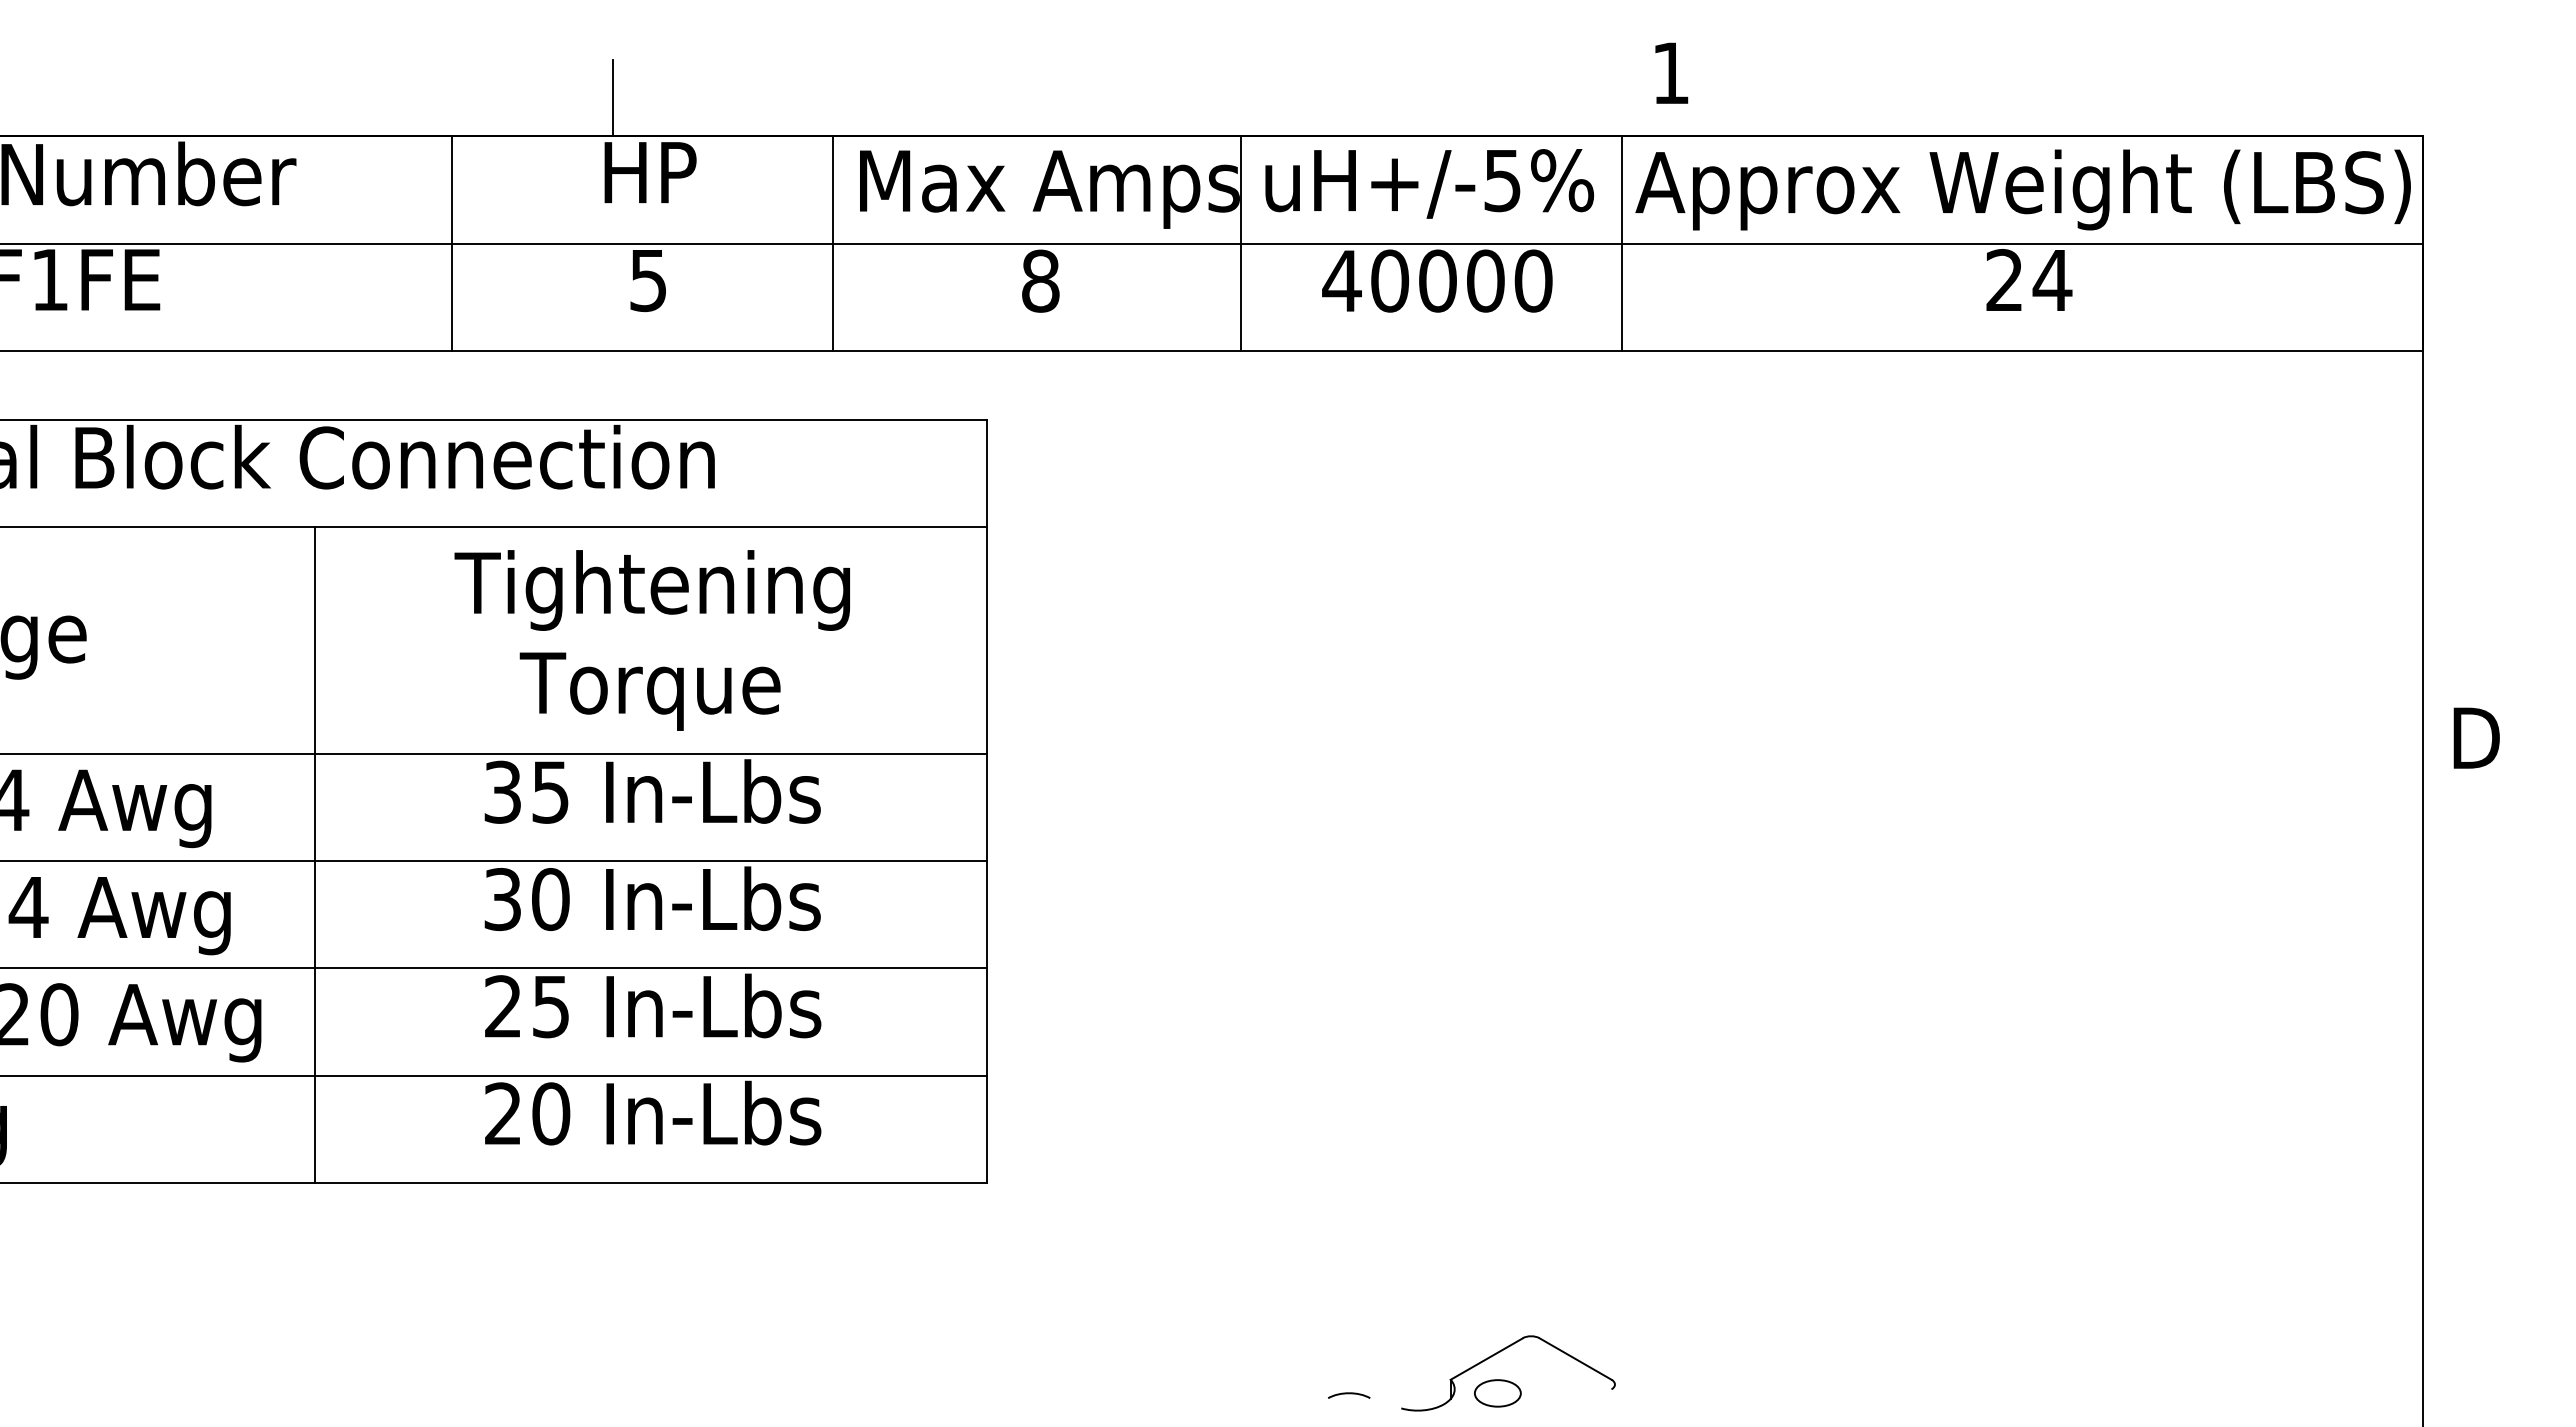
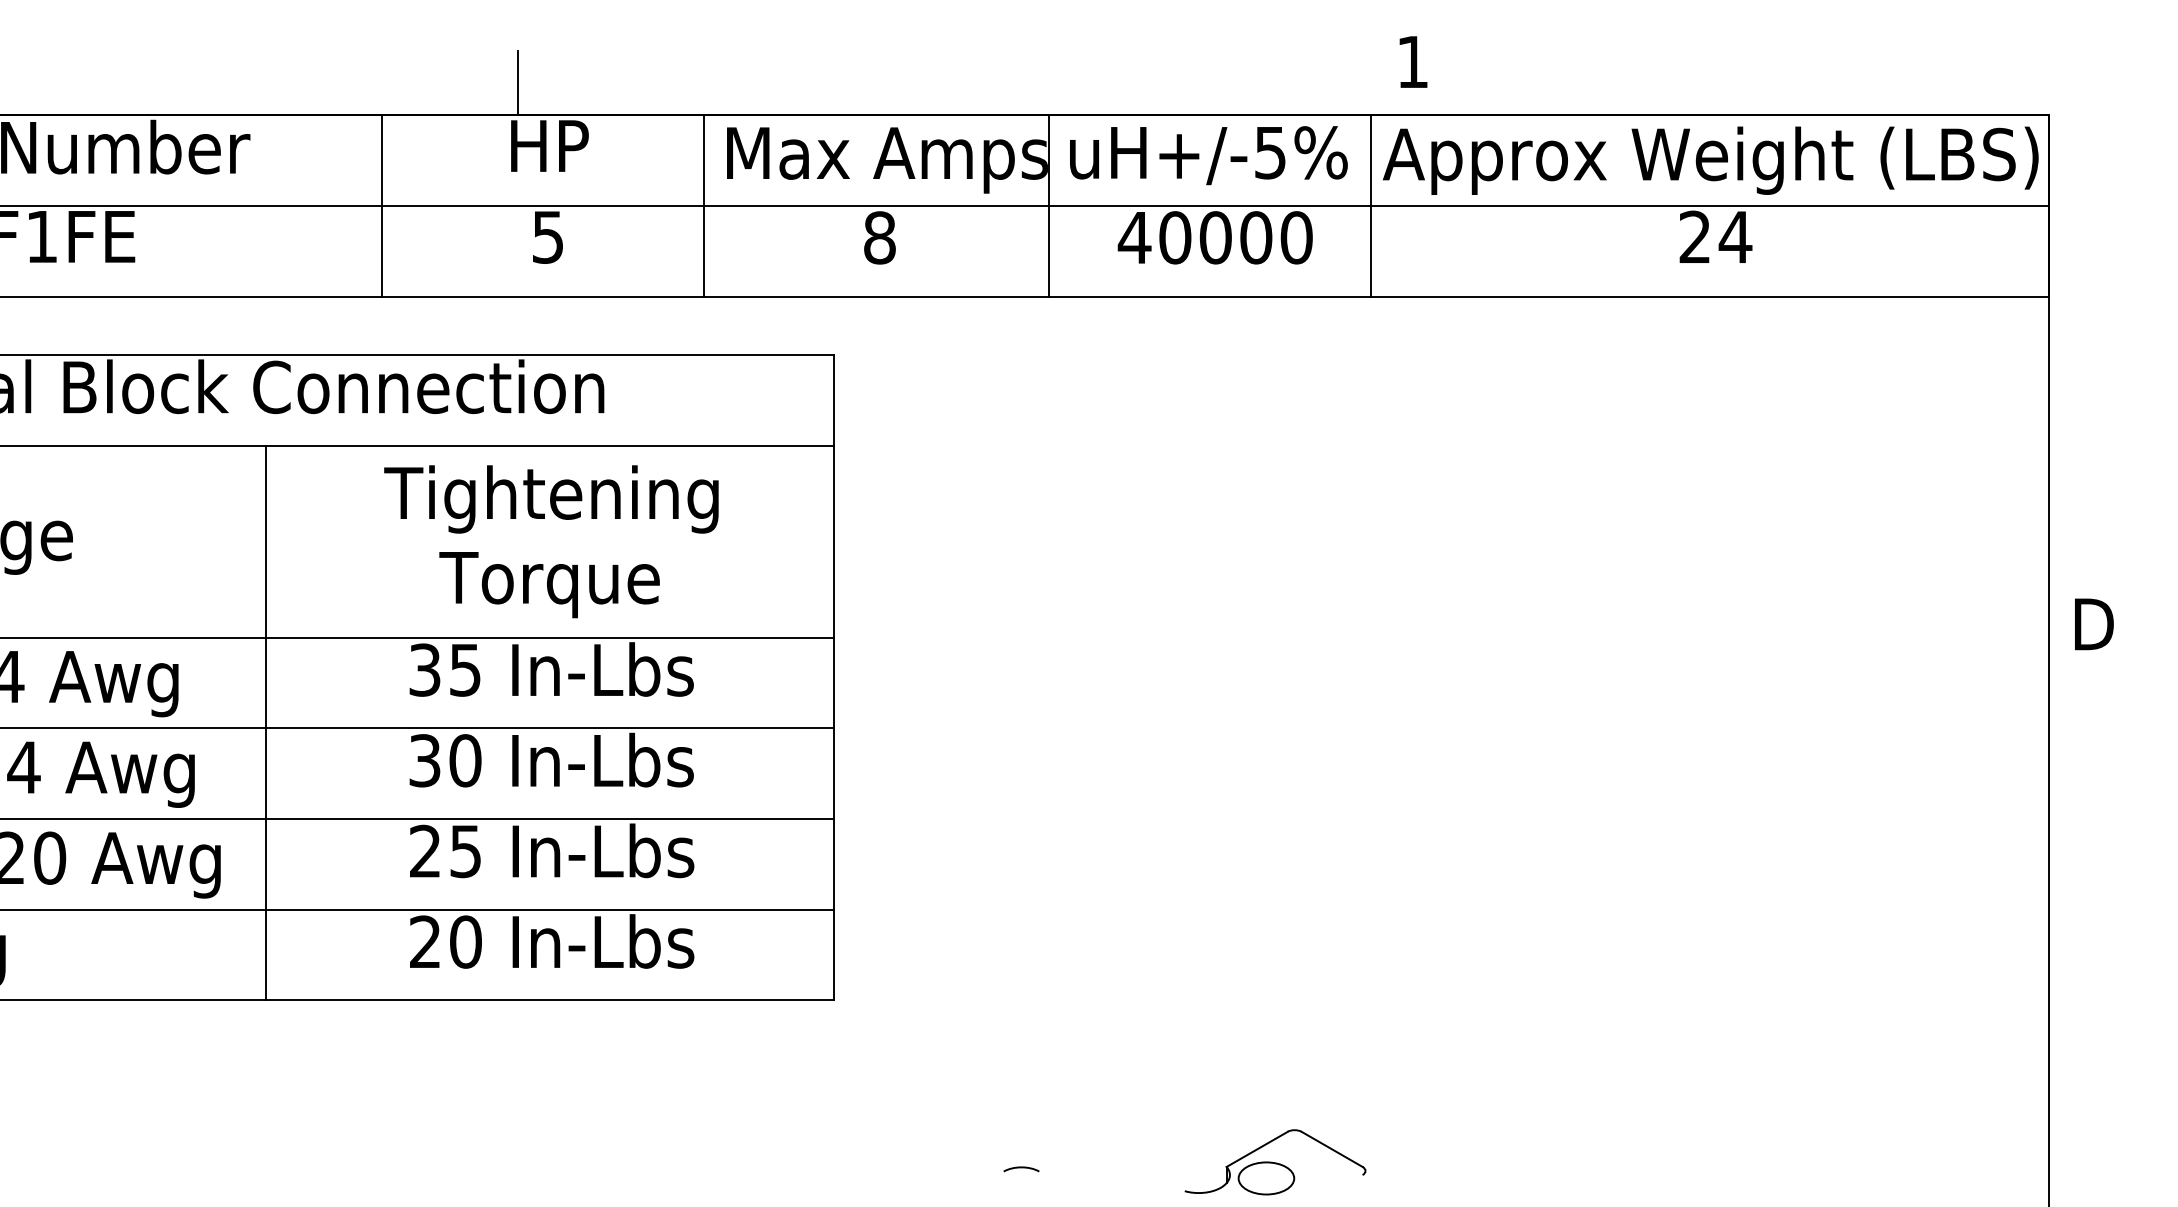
part: (1497, 1393) -> (1266, 1178), size x1.43
curve: (1349, 1394) -> (1021, 1168), moved

